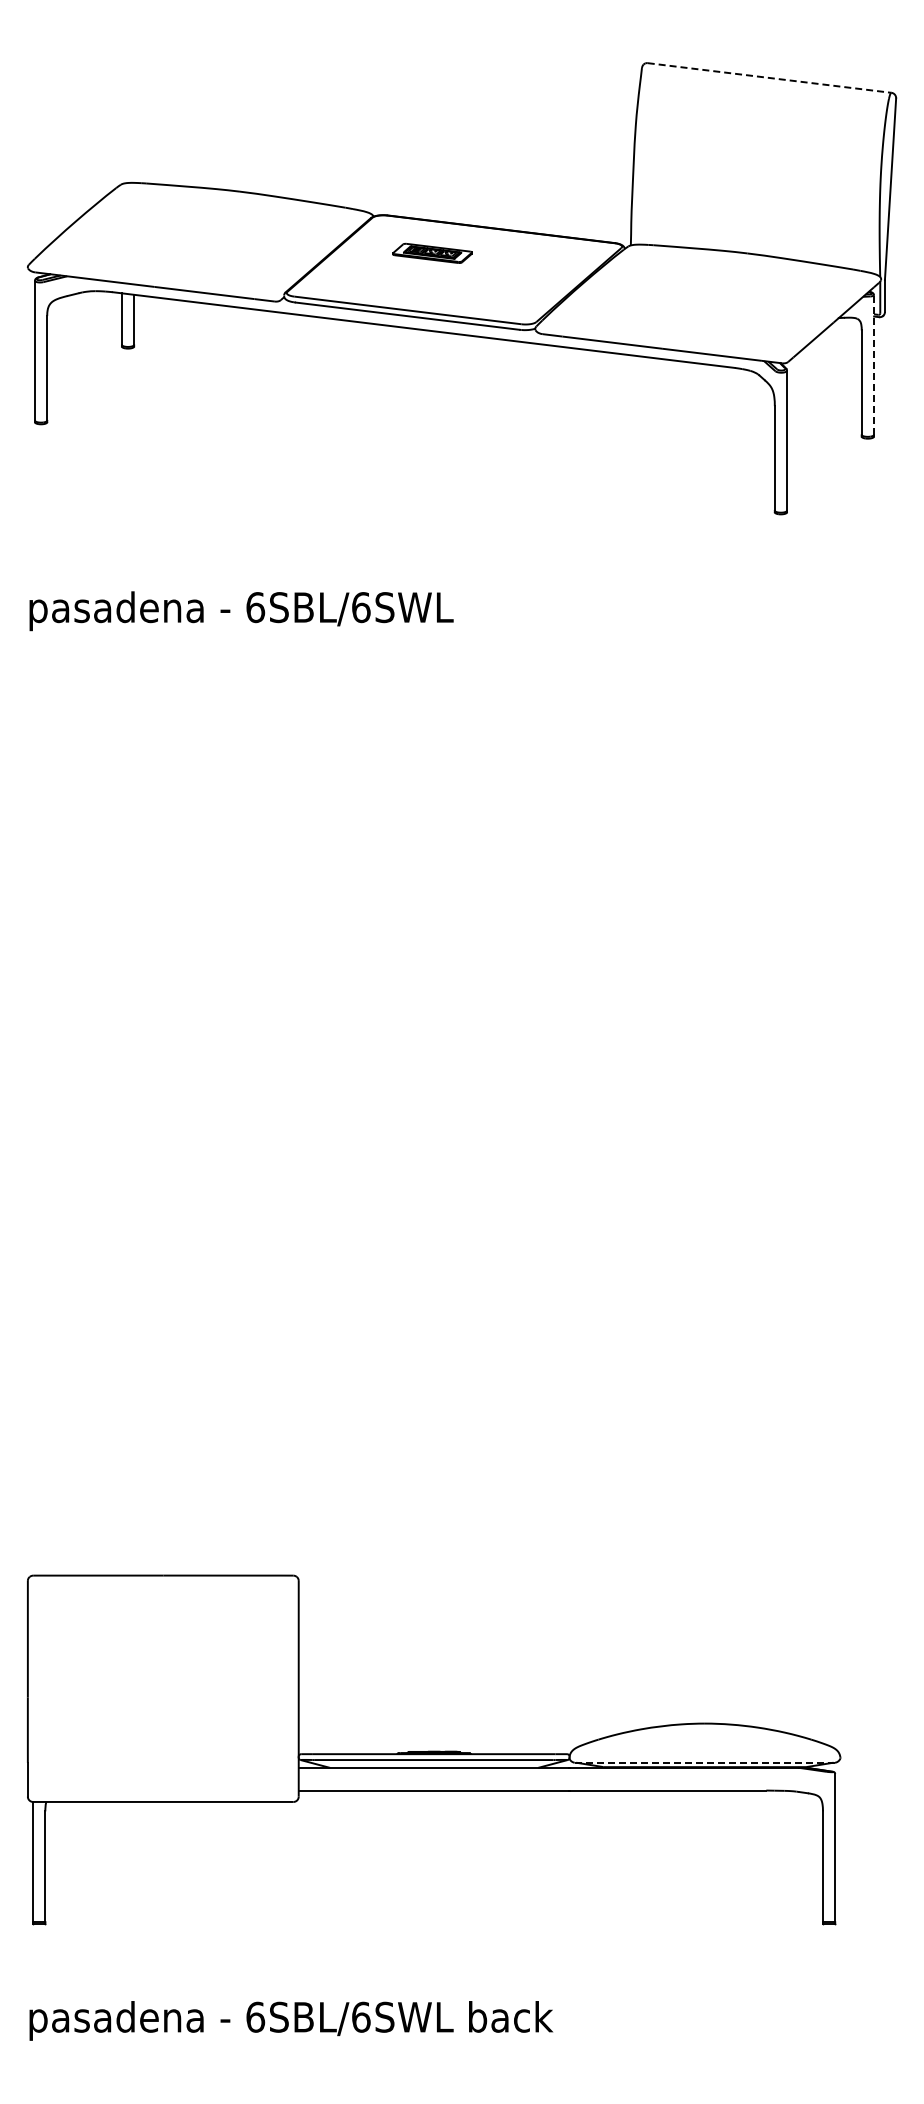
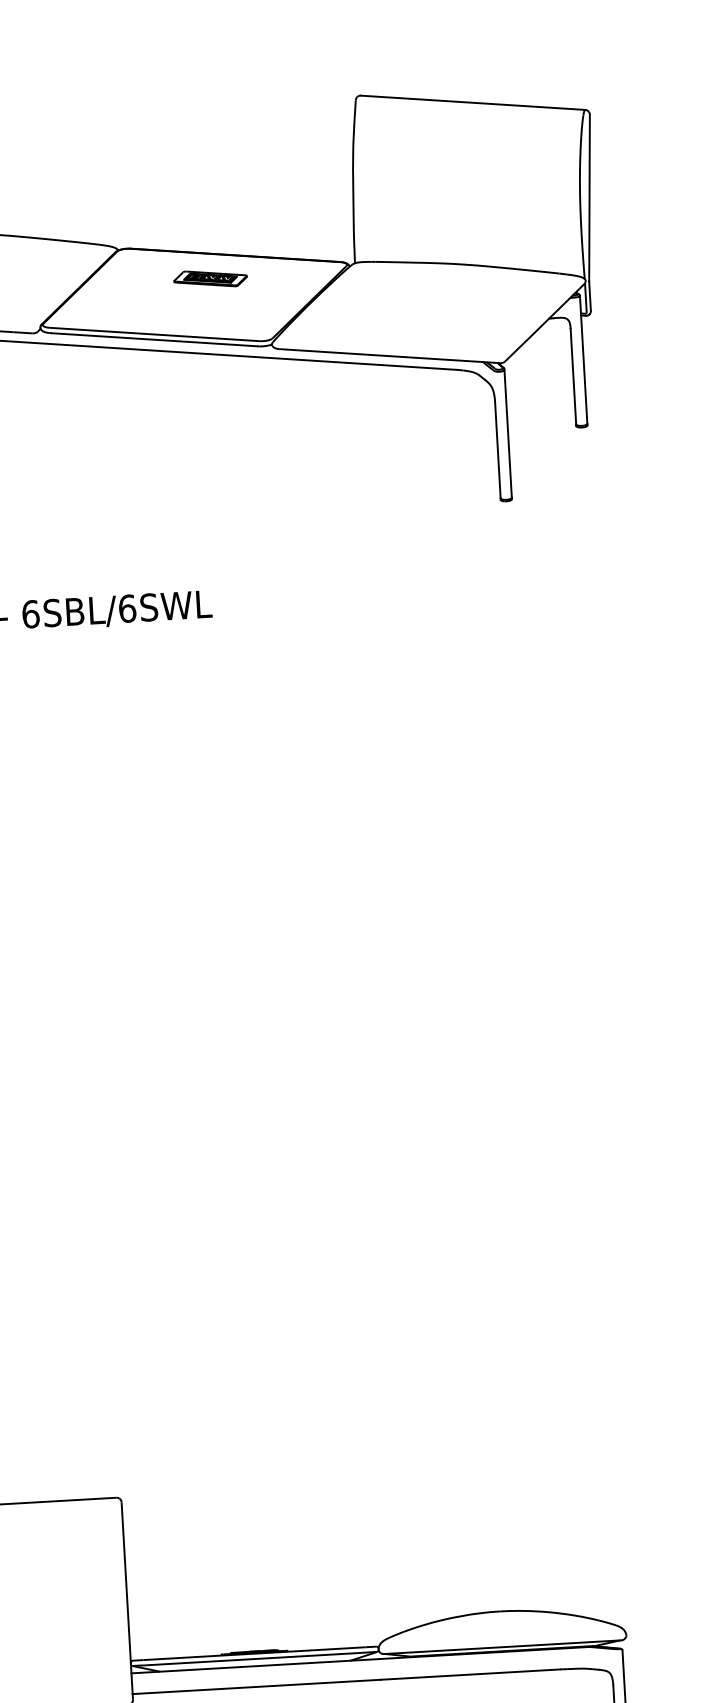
line: (769, 77) -> (472, 102), dashed -> solid
part: (432, 252) -> (210, 278), moved
line: (873, 364) -> (583, 359), dashed -> solid
line: (704, 1762) -> (502, 1647), dashed -> solid

